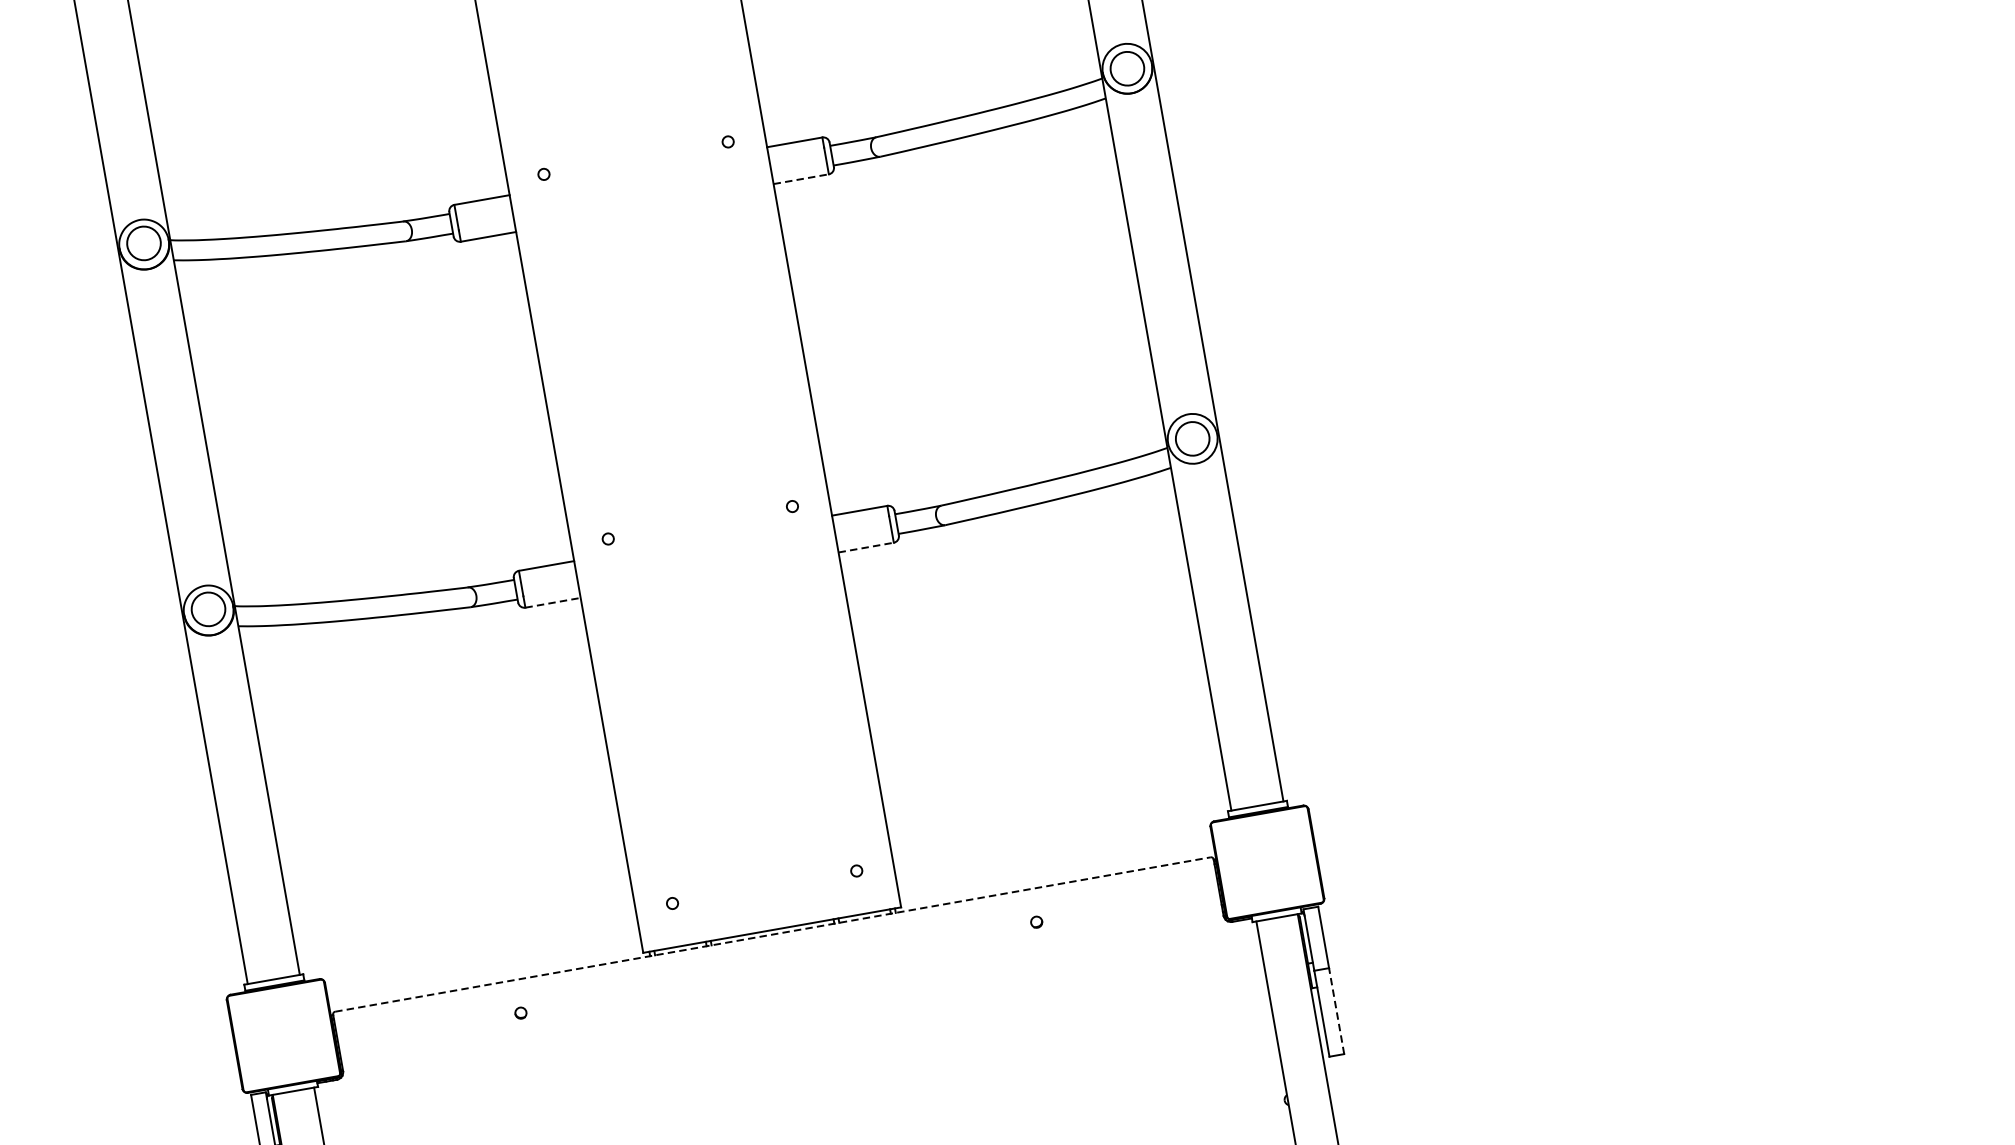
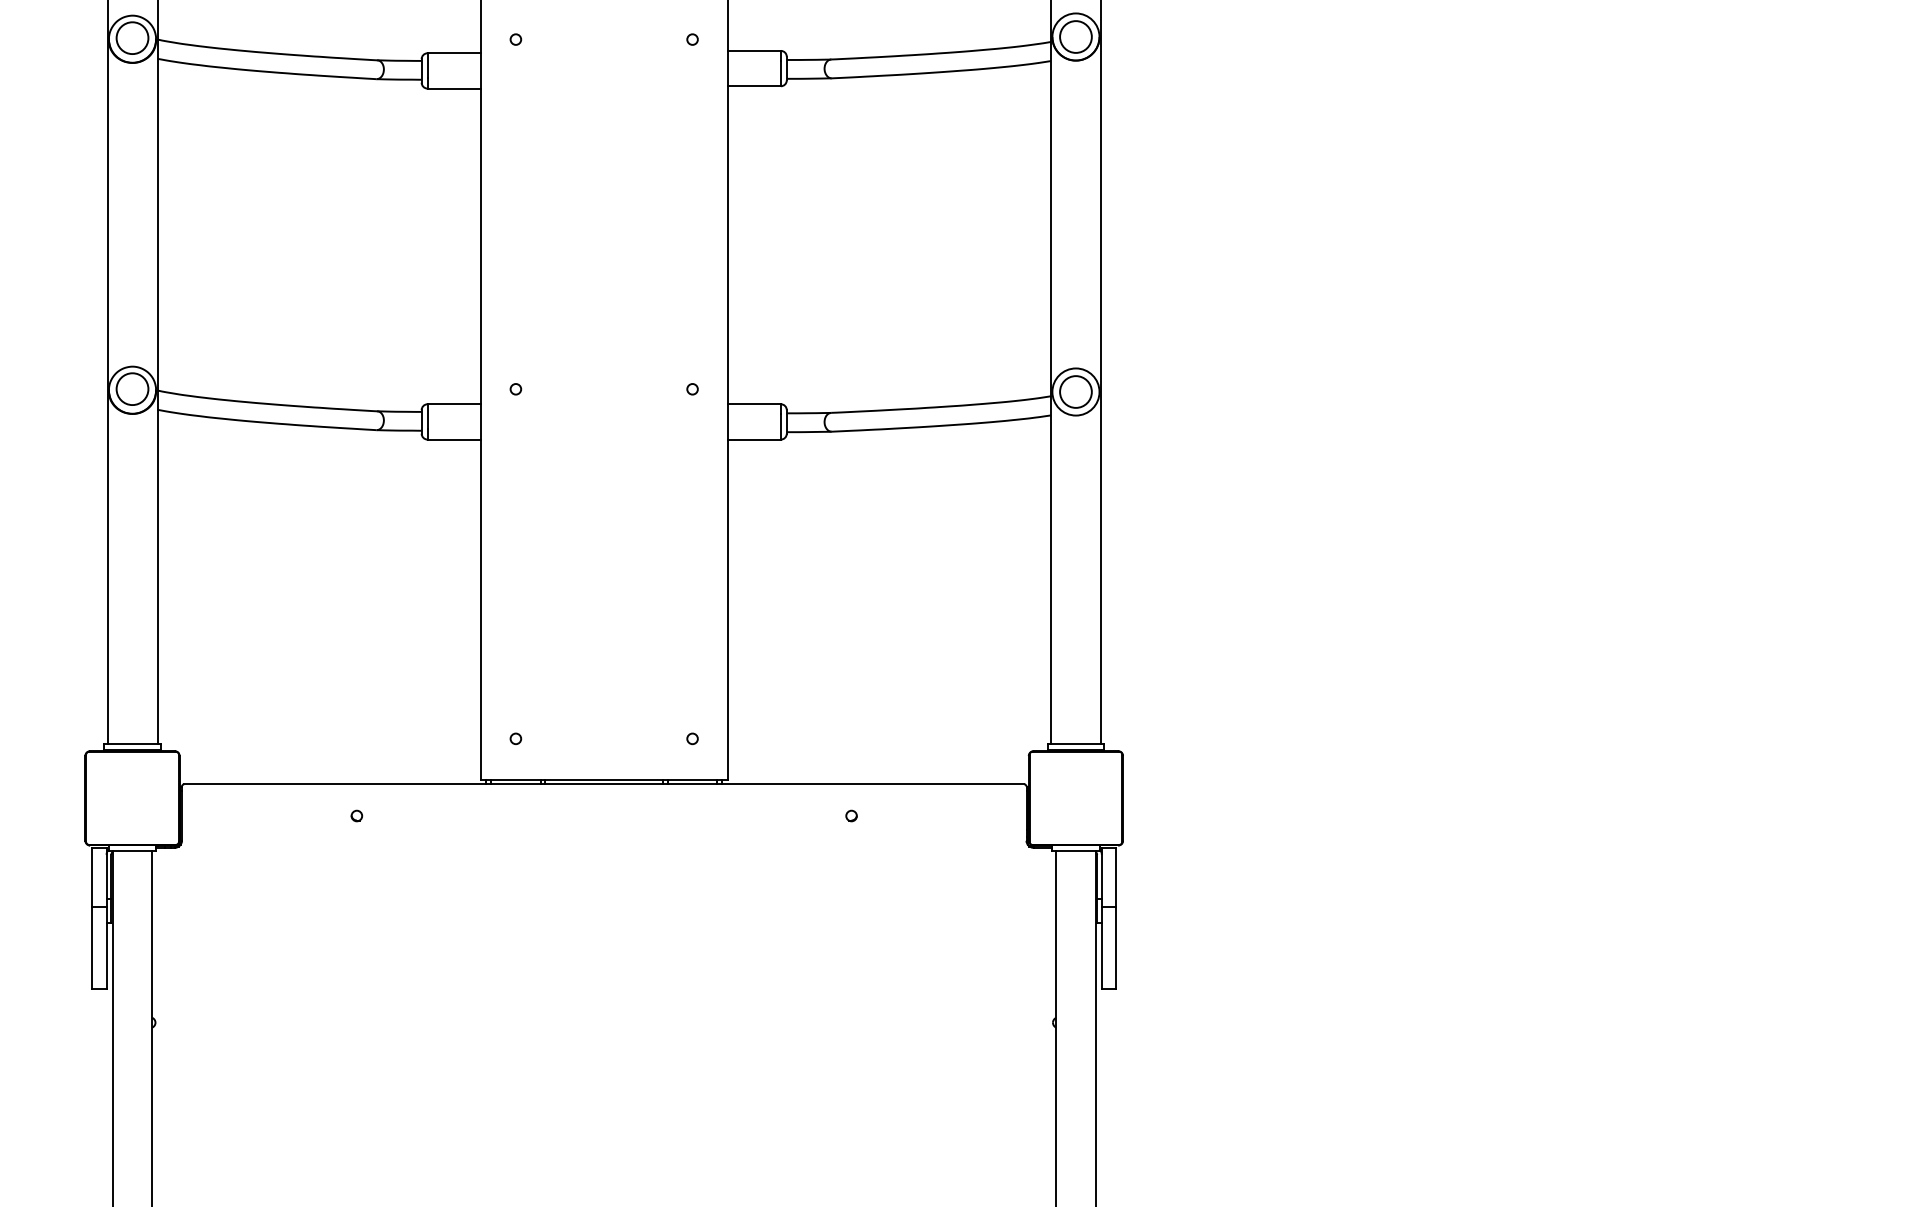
line: (801, 179) -> (754, 86), dashed -> solid
line: (866, 547) -> (754, 439), dashed -> solid
line: (553, 602) -> (454, 439), dashed -> solid
line: (773, 934) -> (604, 784), dashed -> solid
line: (1337, 1010) -> (1116, 947), dashed -> solid

